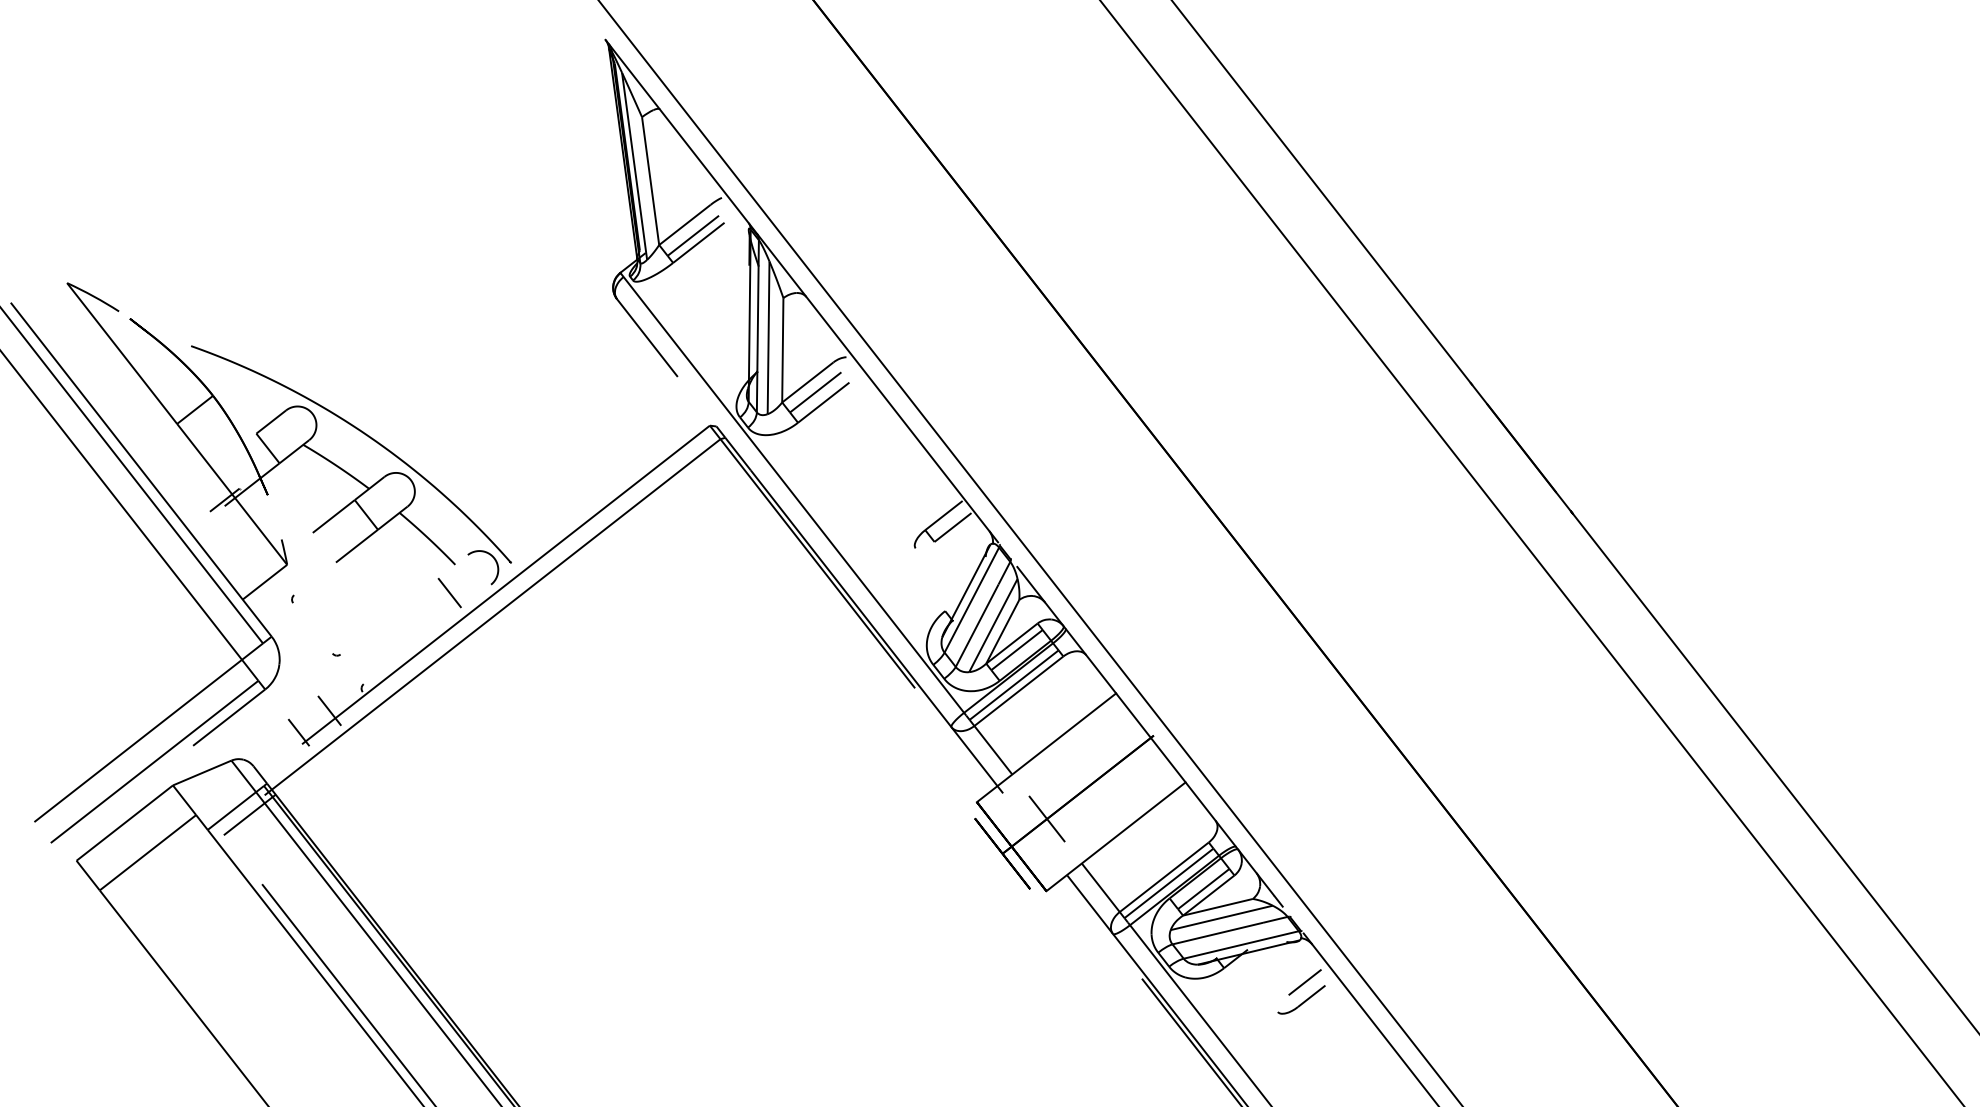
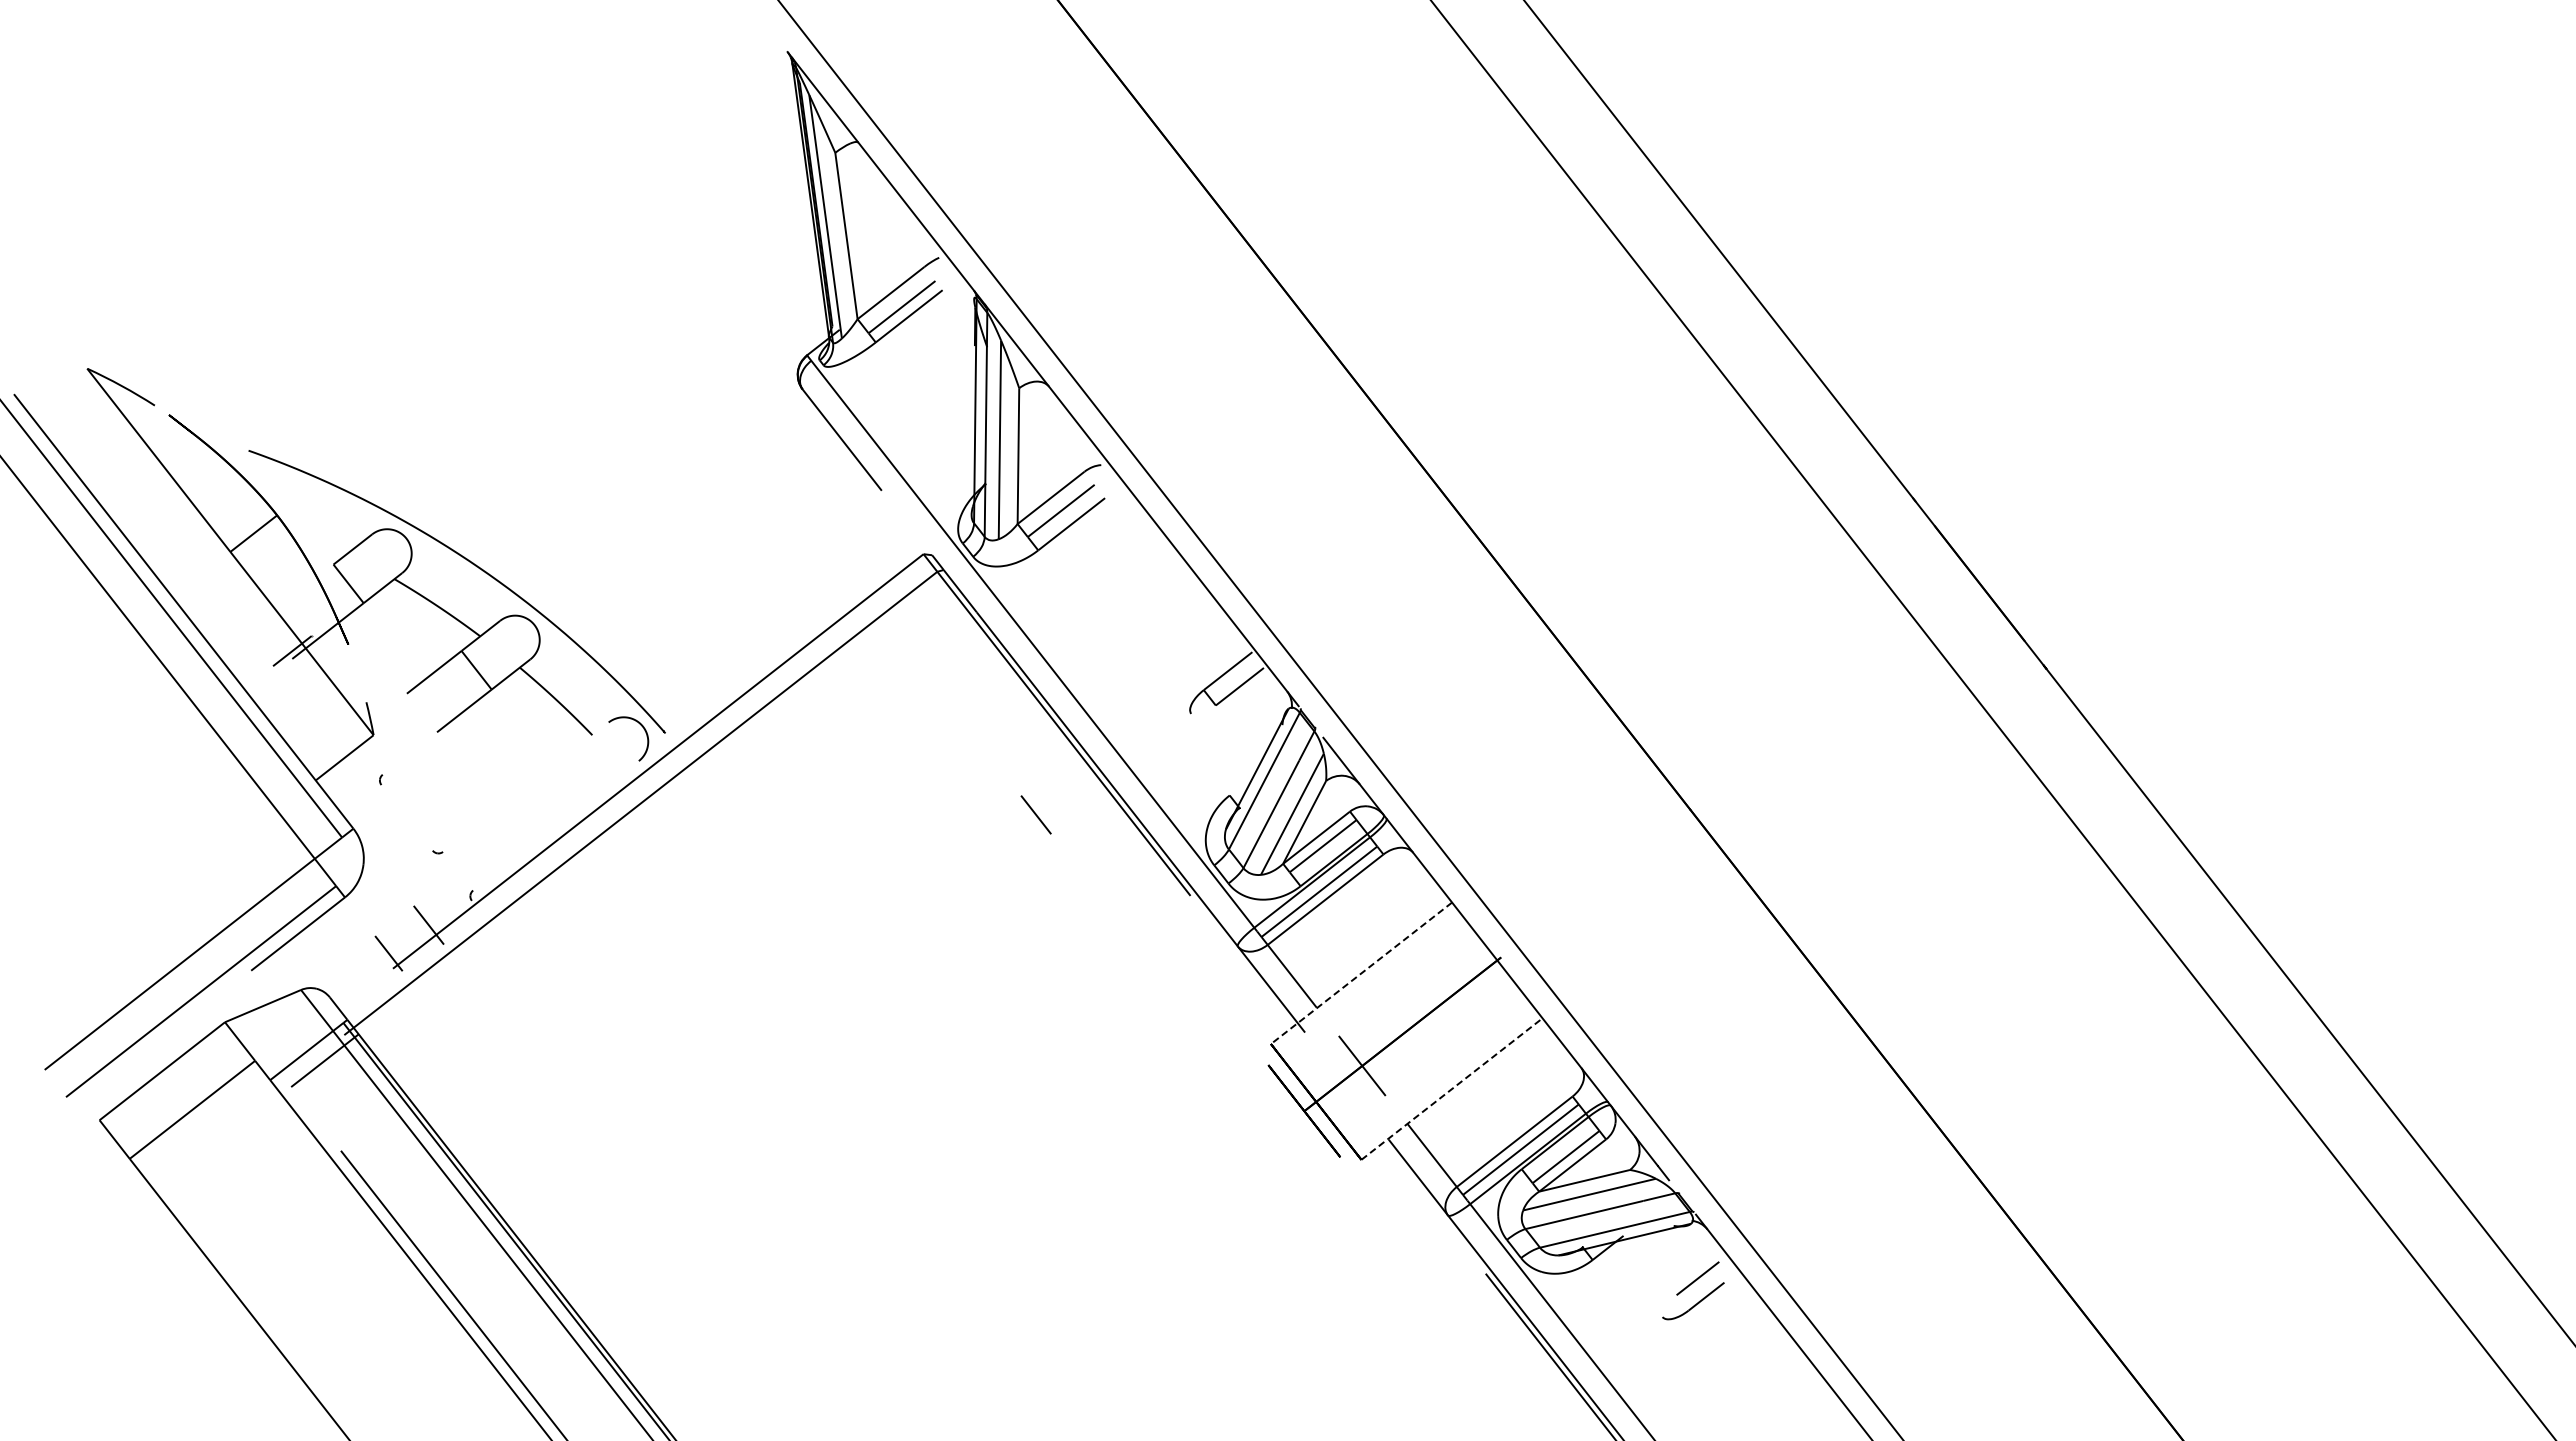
line: (449, 592) -> (1035, 814), moved
line: (1046, 747) -> (1361, 973), solid -> dashed
line: (1116, 837) -> (1452, 1089), solid -> dashed

